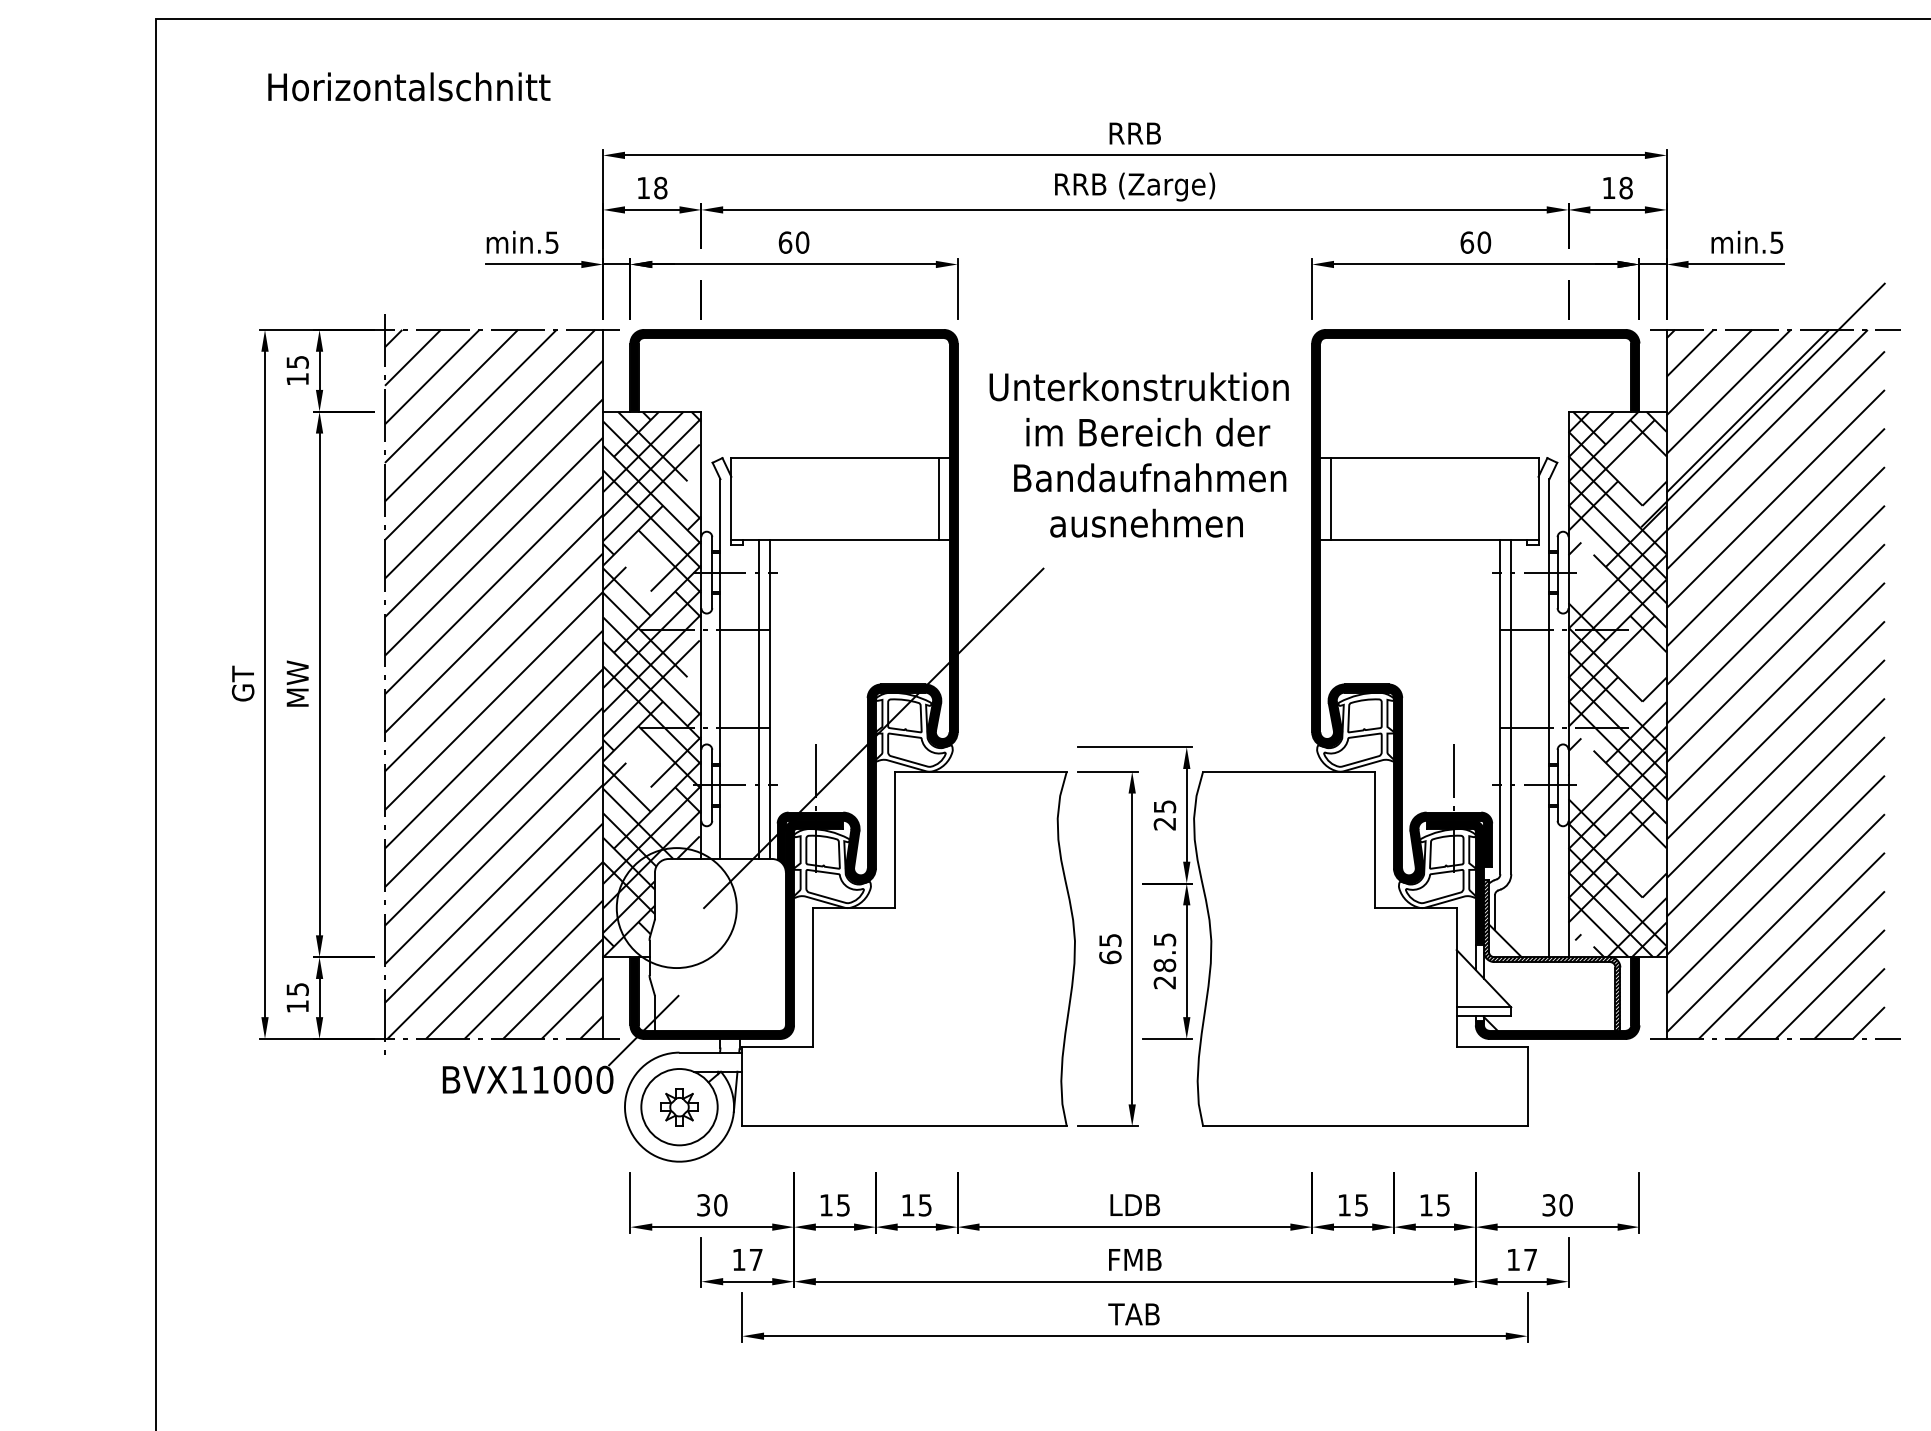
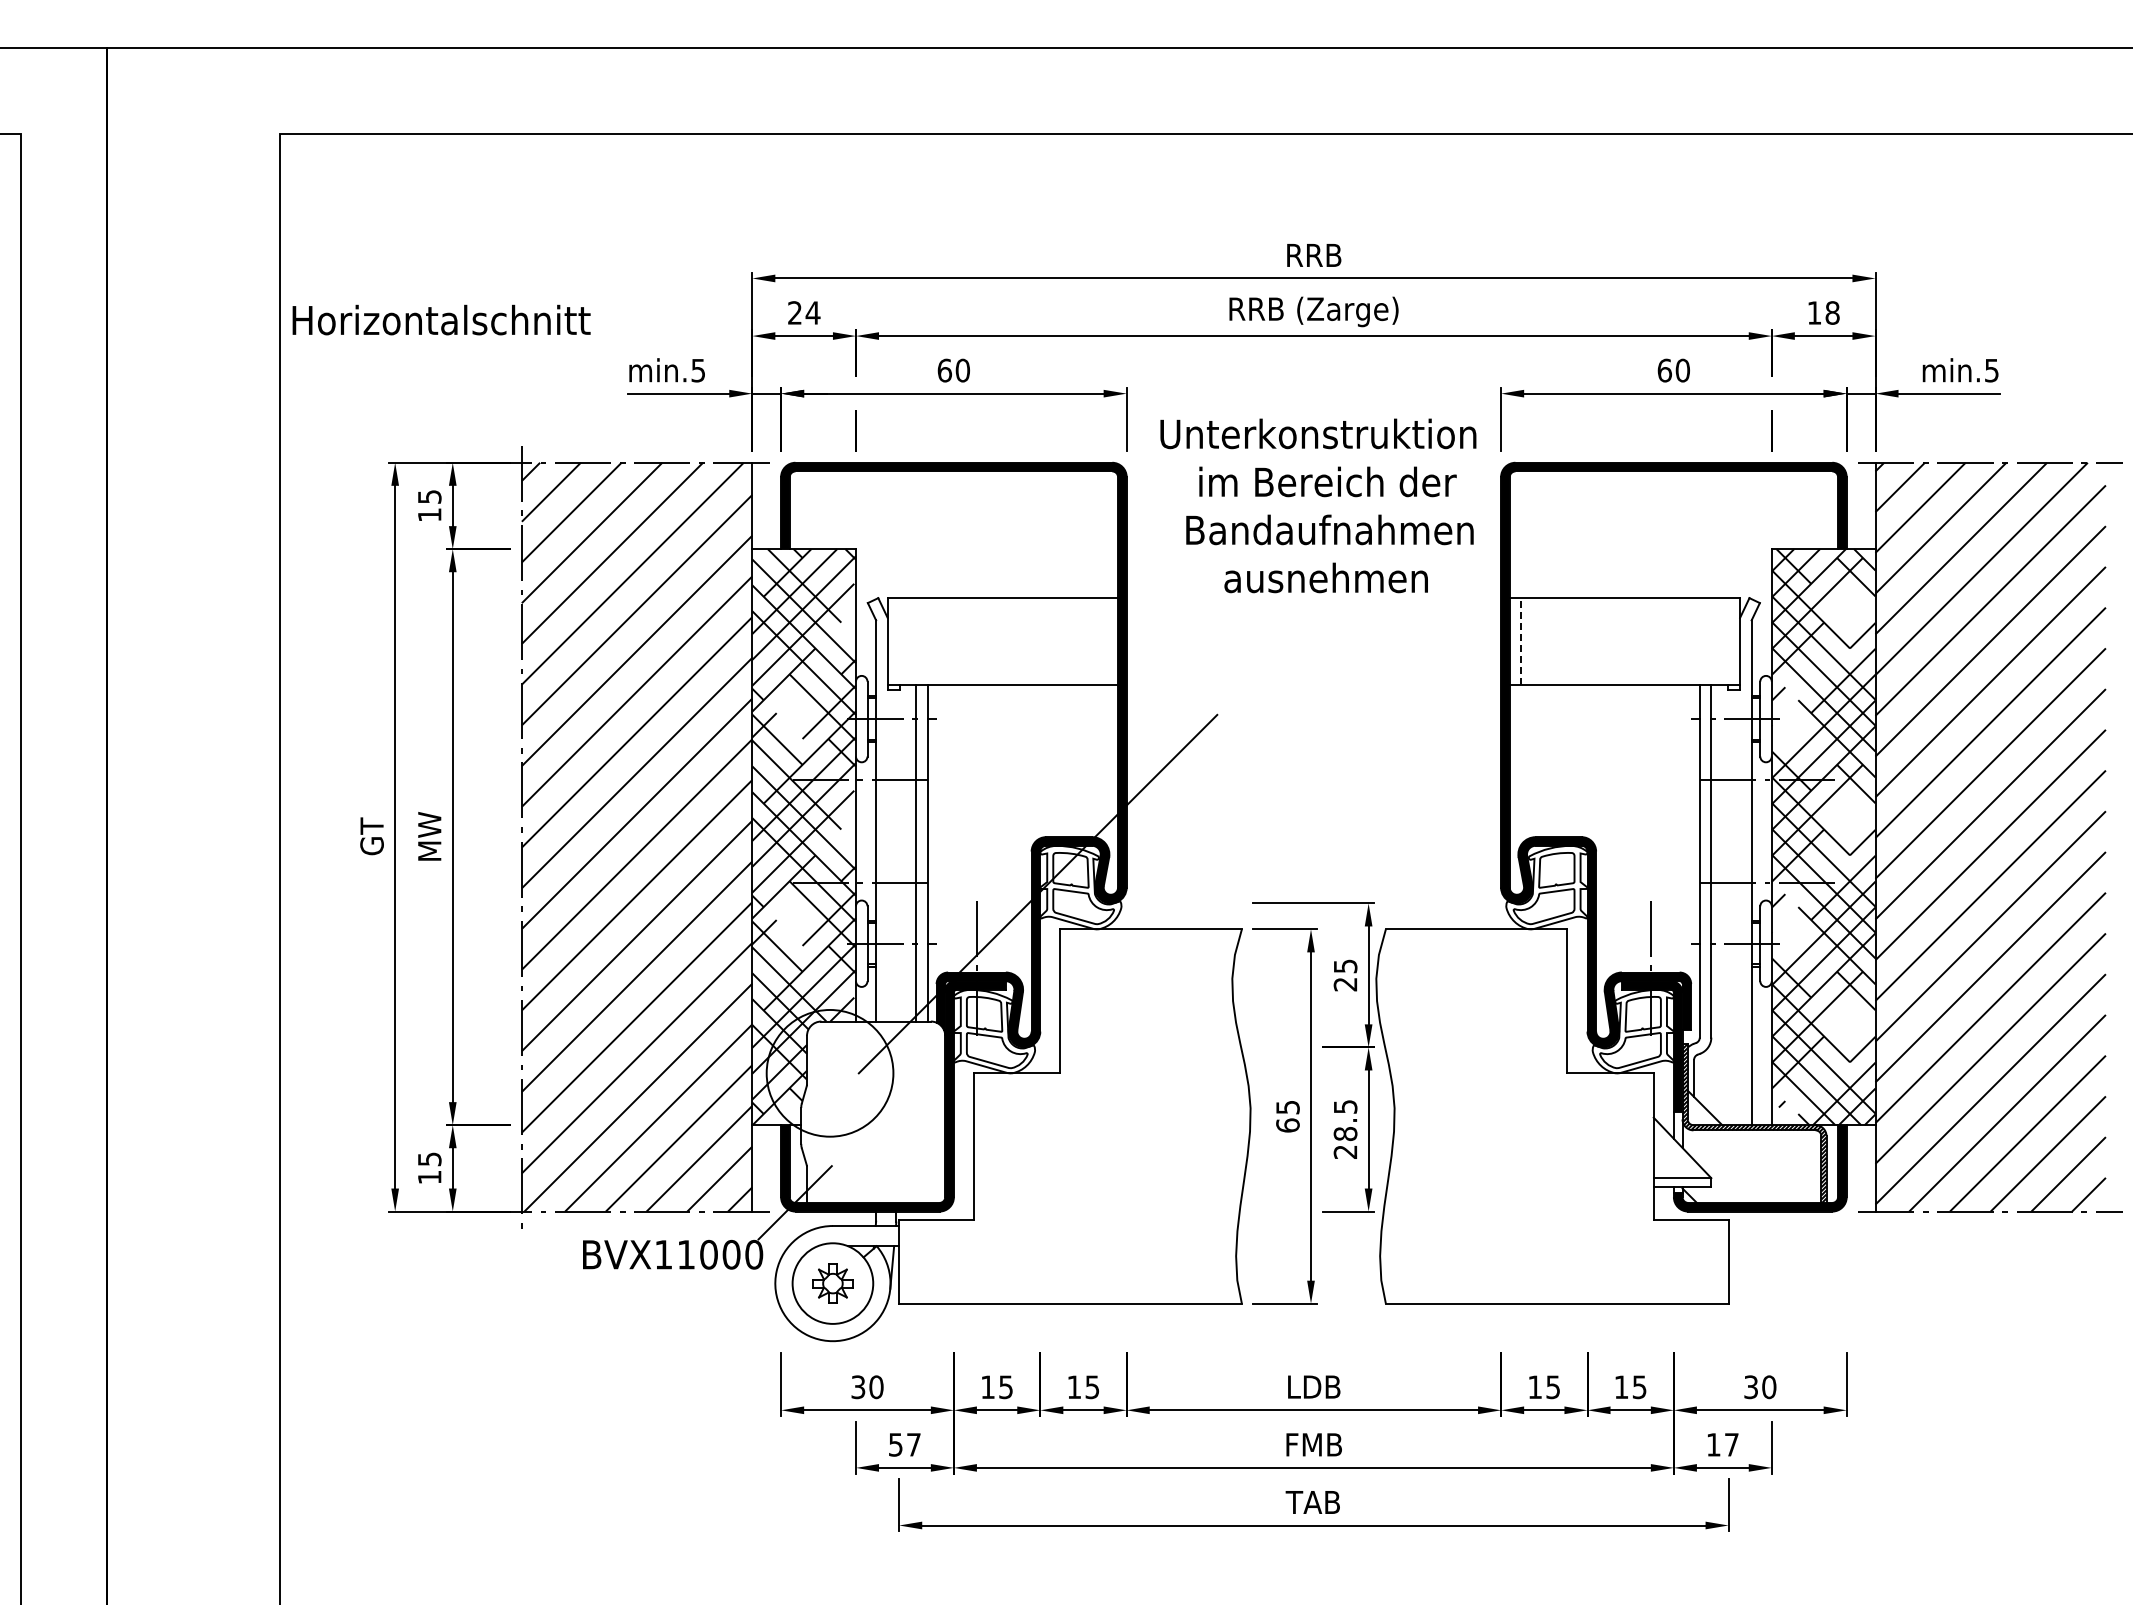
text: (409, 86) -> (441, 319), moved
text: (652, 187) -> (804, 312), 18 -> 24
line: (1763, 404) -> (1977, 541), removed
text: (1139, 454) -> (1318, 505), moved
line: (1331, 498) -> (1521, 640), solid -> dashed
line: (938, 499) -> (1106, 641), removed
text: (738, 1259) -> (895, 1444), 17 -> 57

